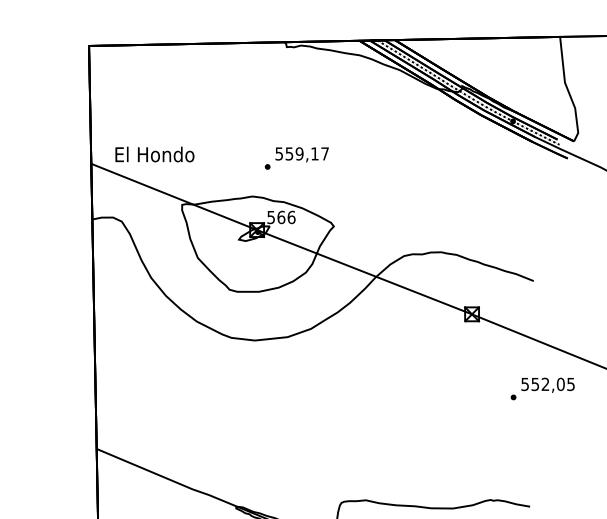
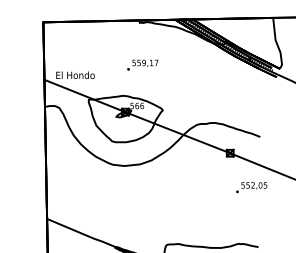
text: (296, 157) -> (142, 64), moved
text: (542, 388) -> (251, 187), moved

